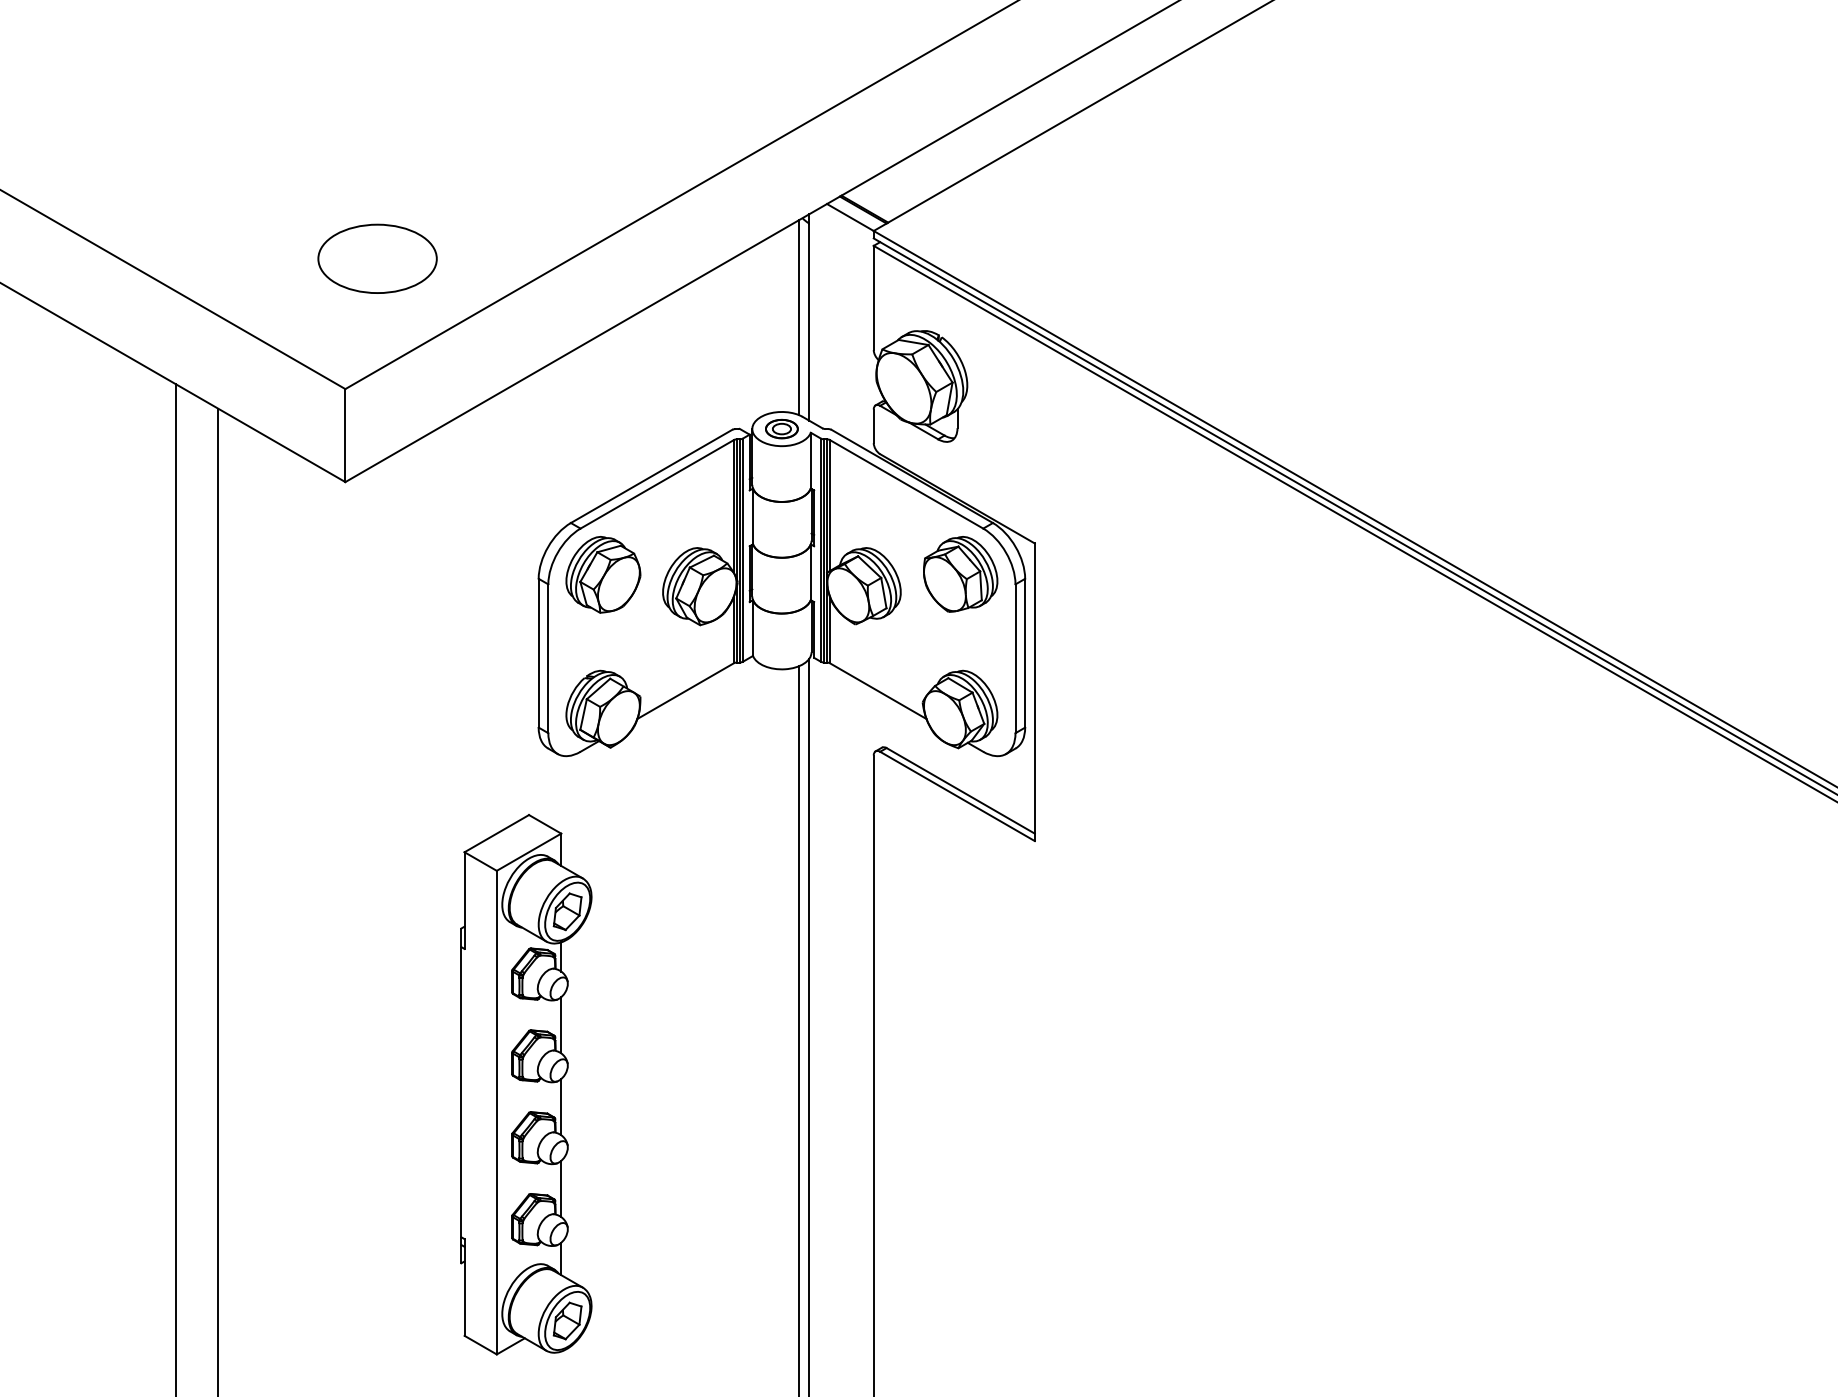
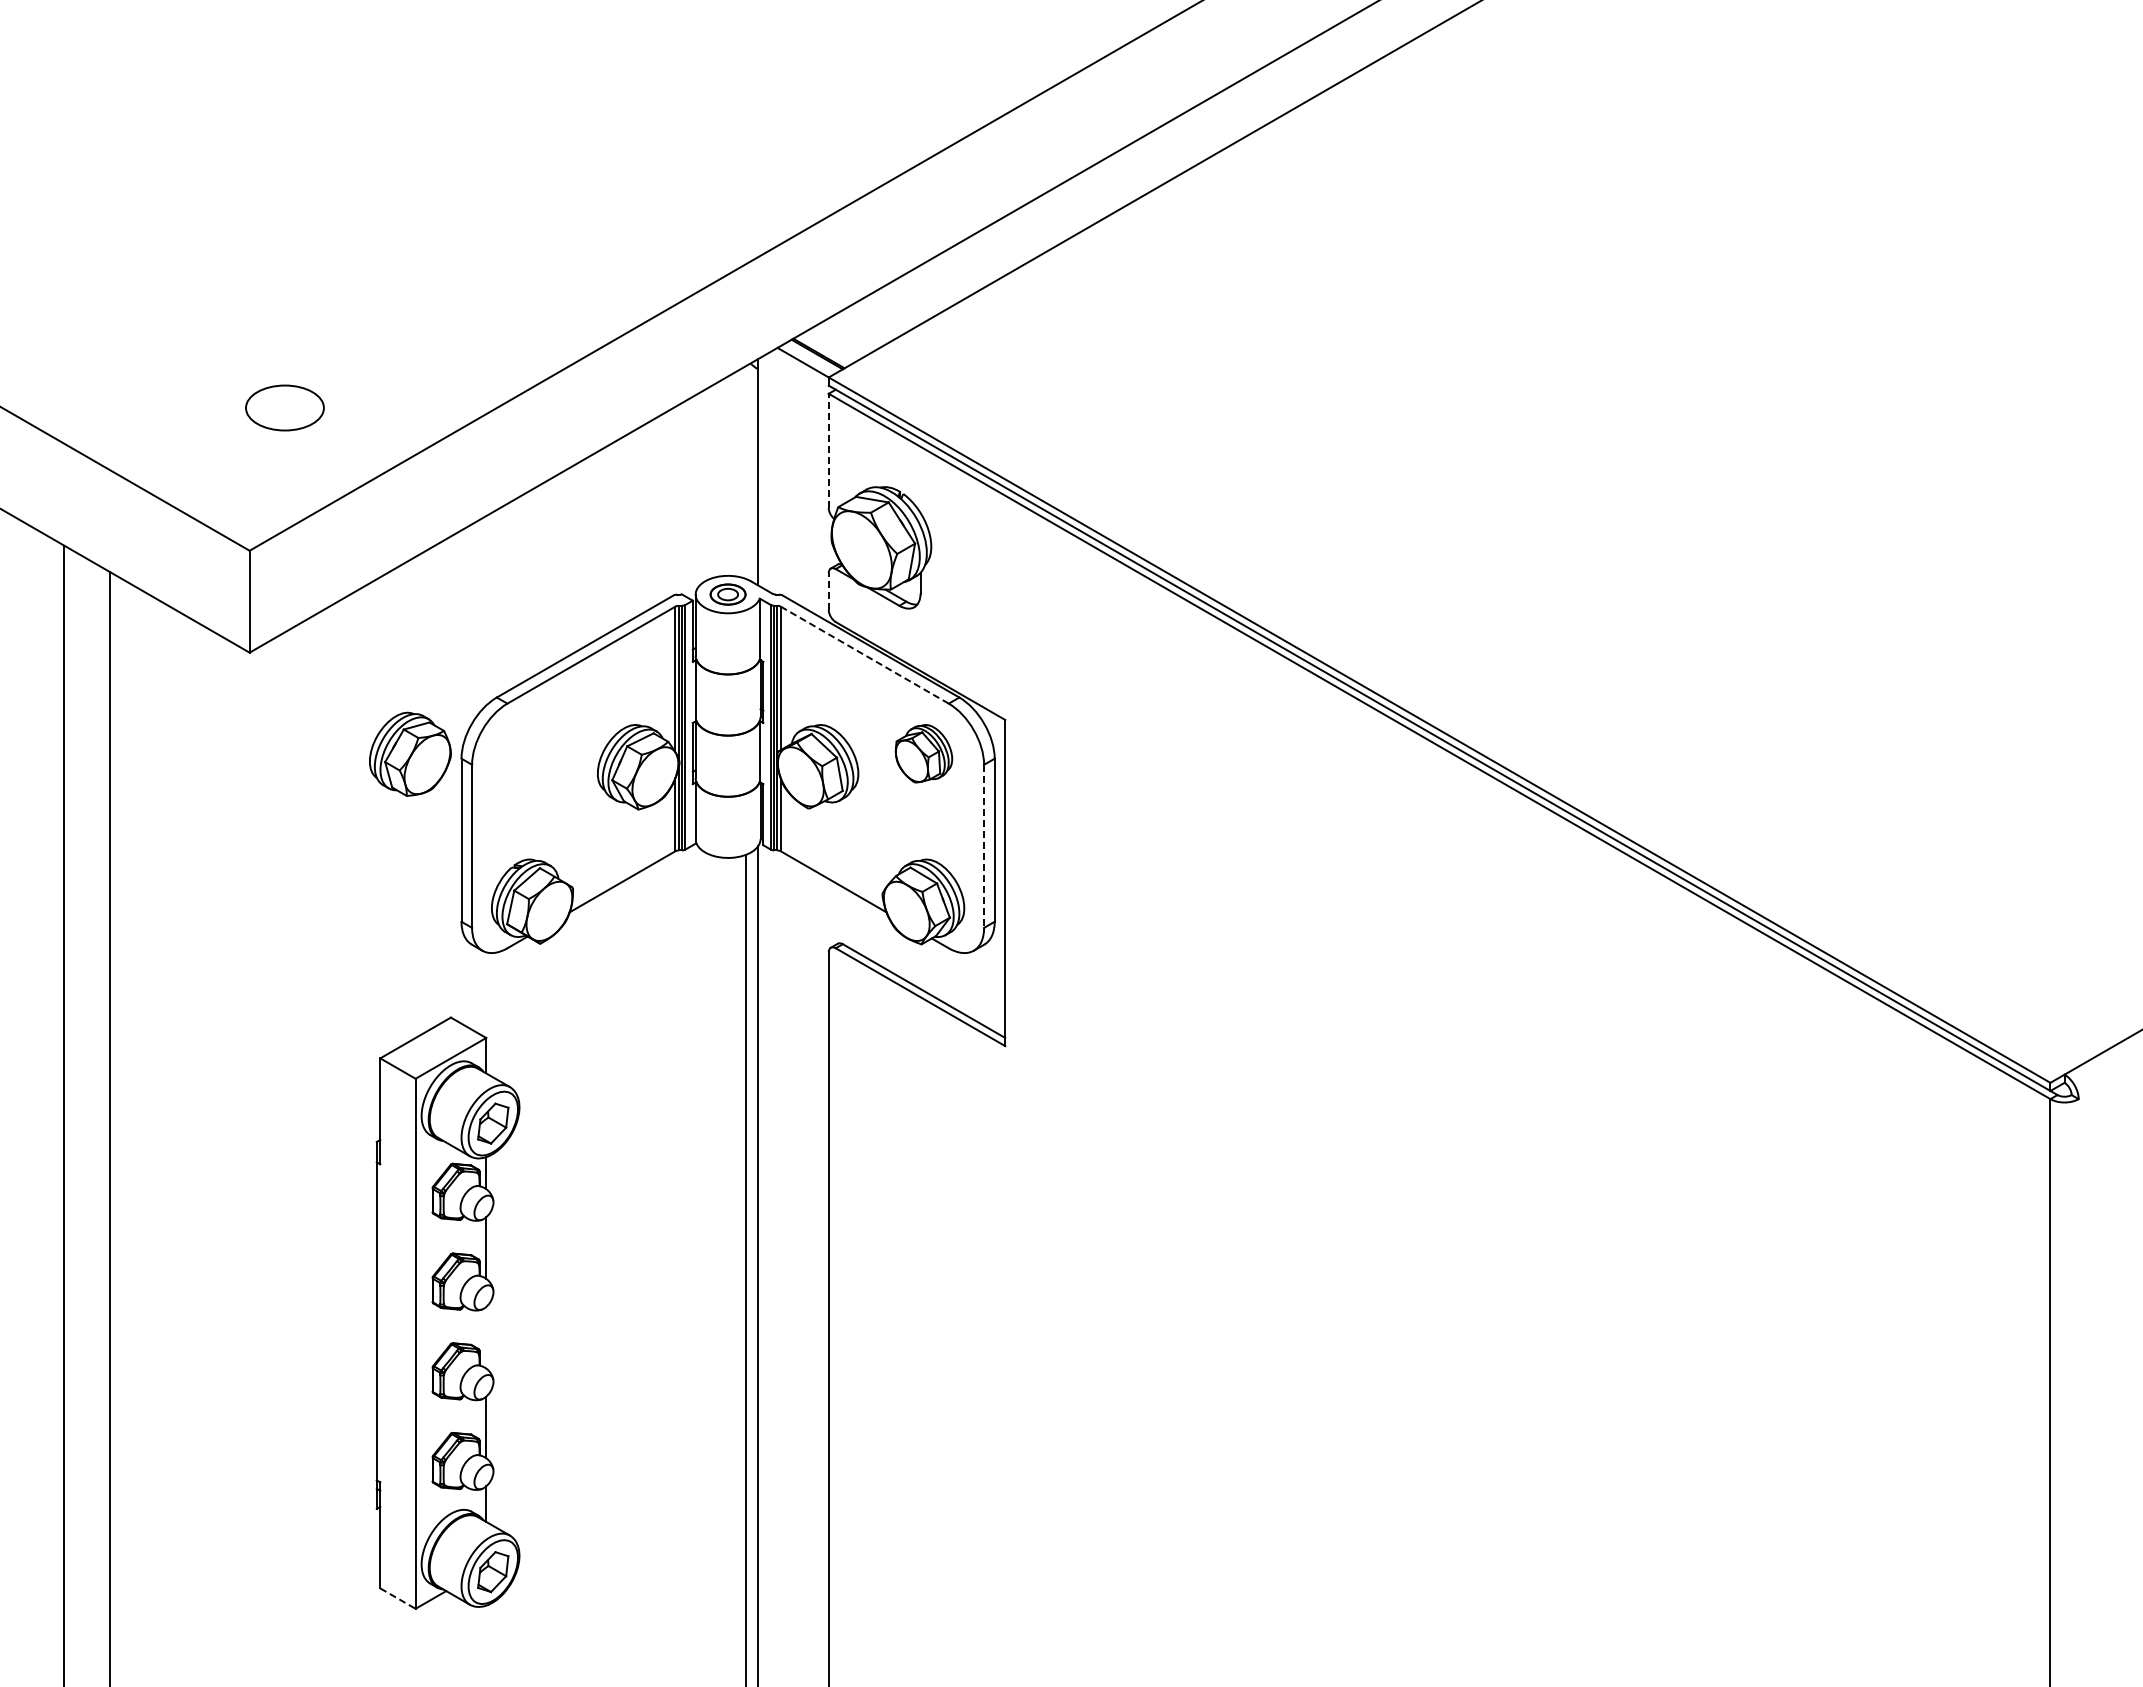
part: (377, 258) -> (284, 407), size x0.6
line: (873, 297) -> (828, 450), solid -> dashed
line: (798, 317) -> (746, 472), removed
line: (873, 426) -> (828, 591), solid -> dashed
line: (907, 484) -> (865, 655), solid -> dashed
part: (603, 574) -> (410, 753), moved
part: (960, 574) -> (923, 753), size x0.7
line: (1015, 658) -> (984, 846), solid -> dashed
line: (561, 1106) -> (486, 1337), removed
line: (481, 1345) -> (398, 1598), solid -> dashed

